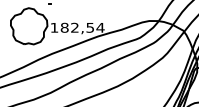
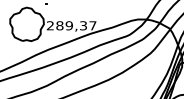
text: (77, 27) -> (71, 25), 182,54 -> 289,37

